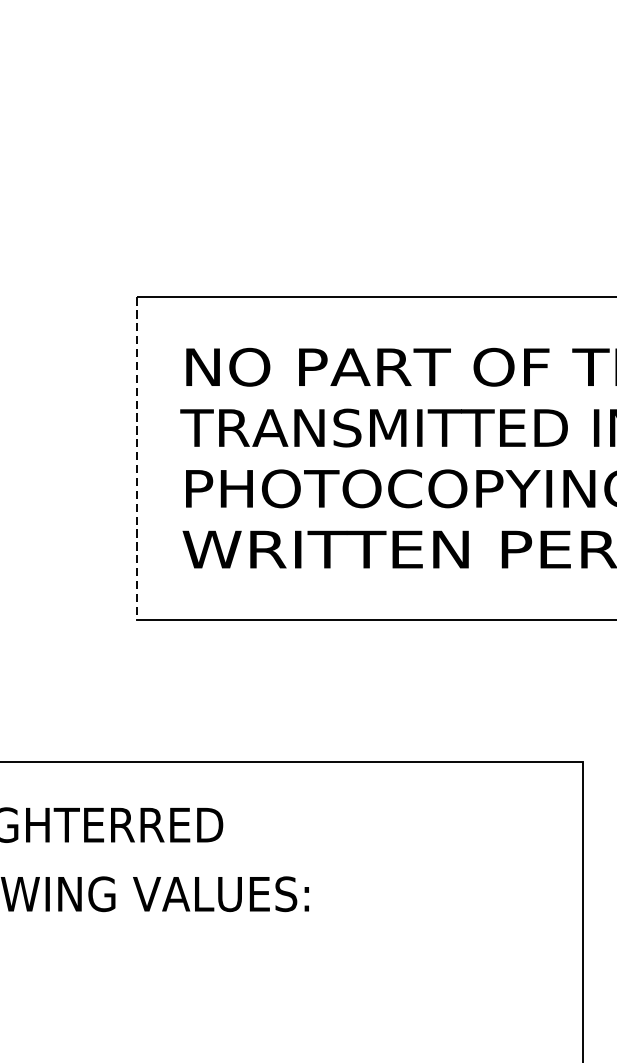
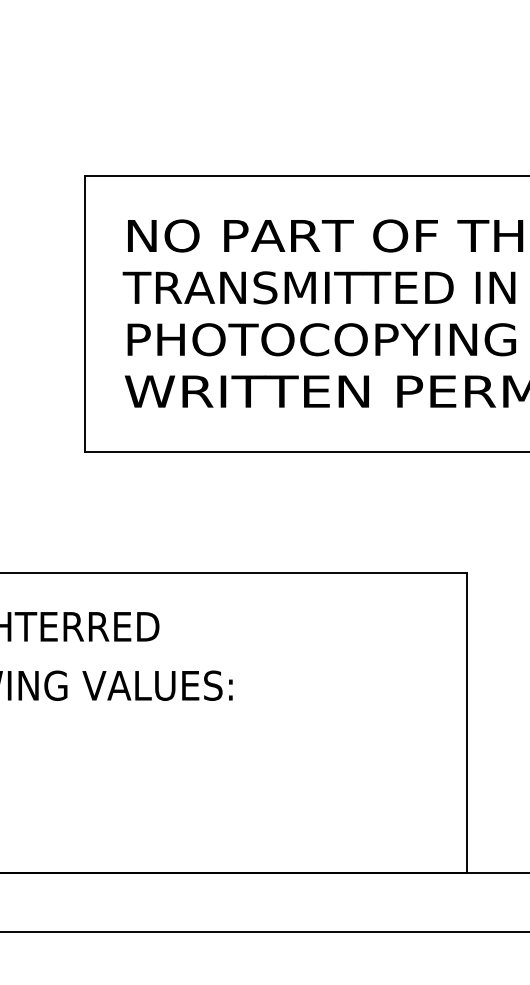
line: (136, 458) -> (85, 313), dashed -> solid

